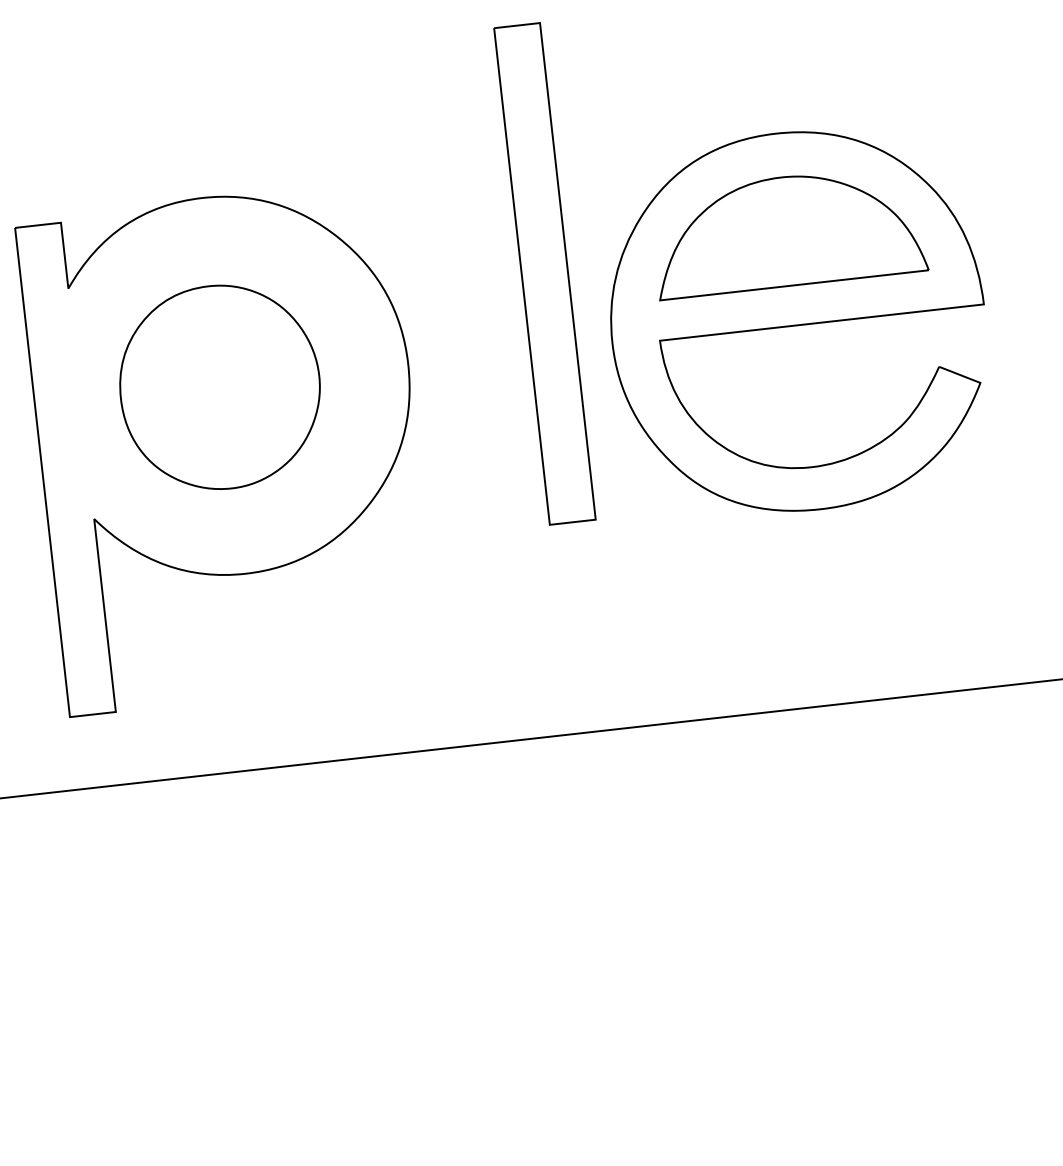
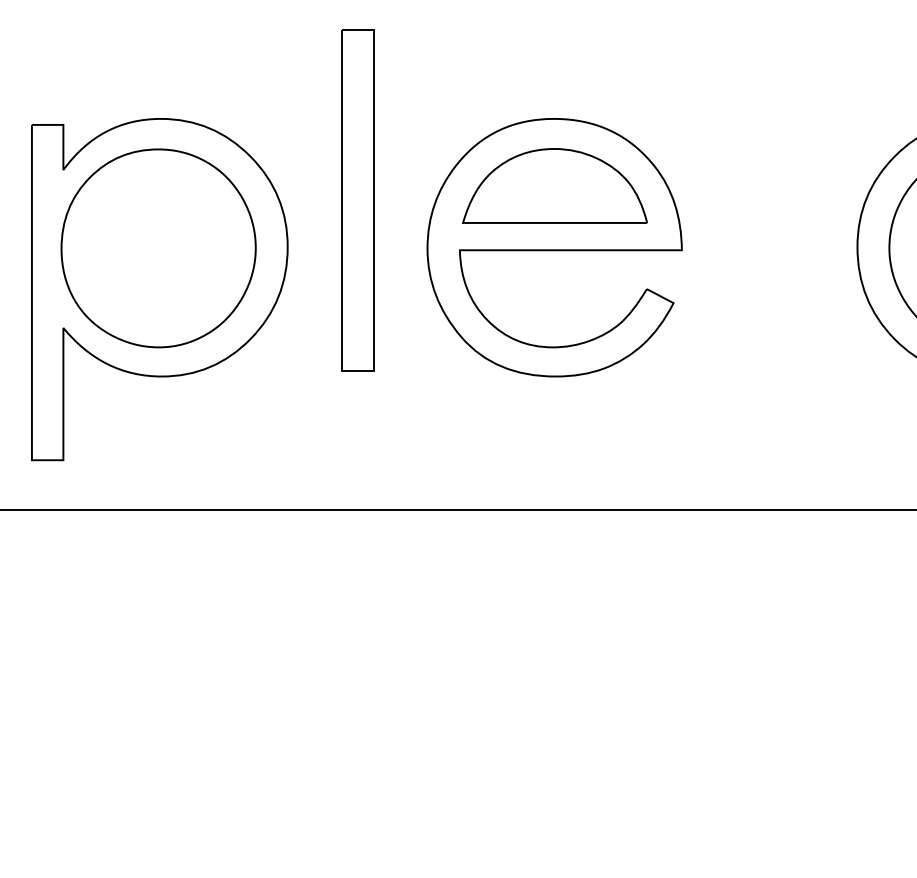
part: (544, 274) -> (357, 200), moved
part: (219, 387) -> (158, 248), size x1.43

